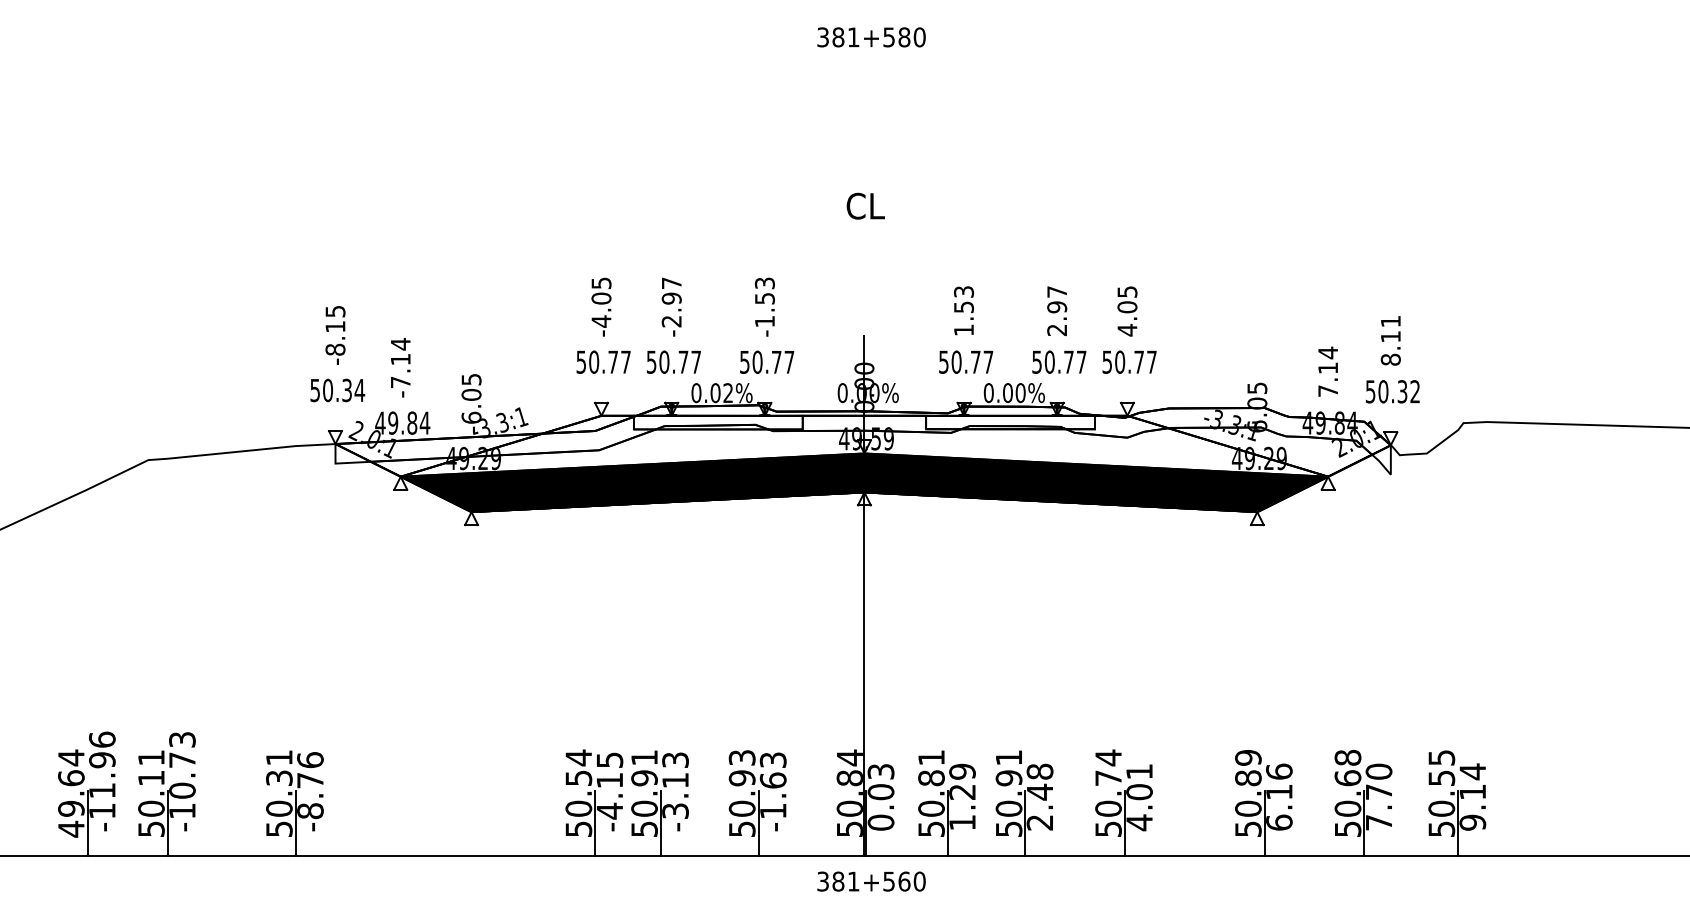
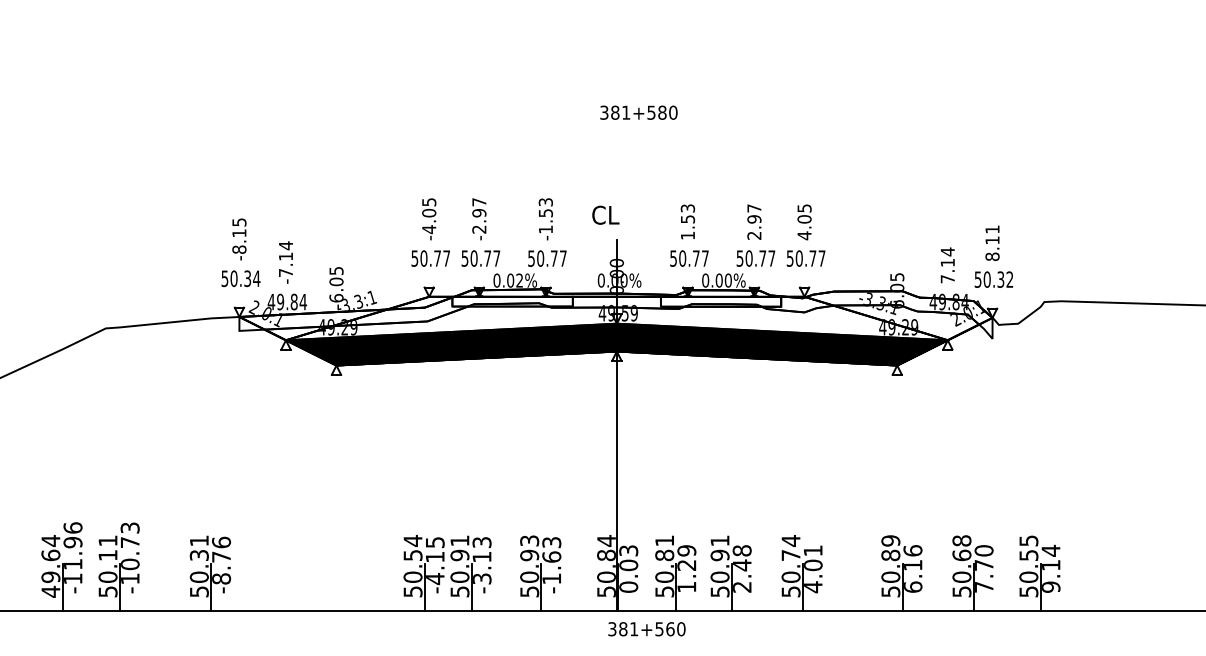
text: (870, 37) -> (638, 112), moved
text: (865, 205) -> (605, 214), moved
text: (870, 881) -> (646, 629), moved

